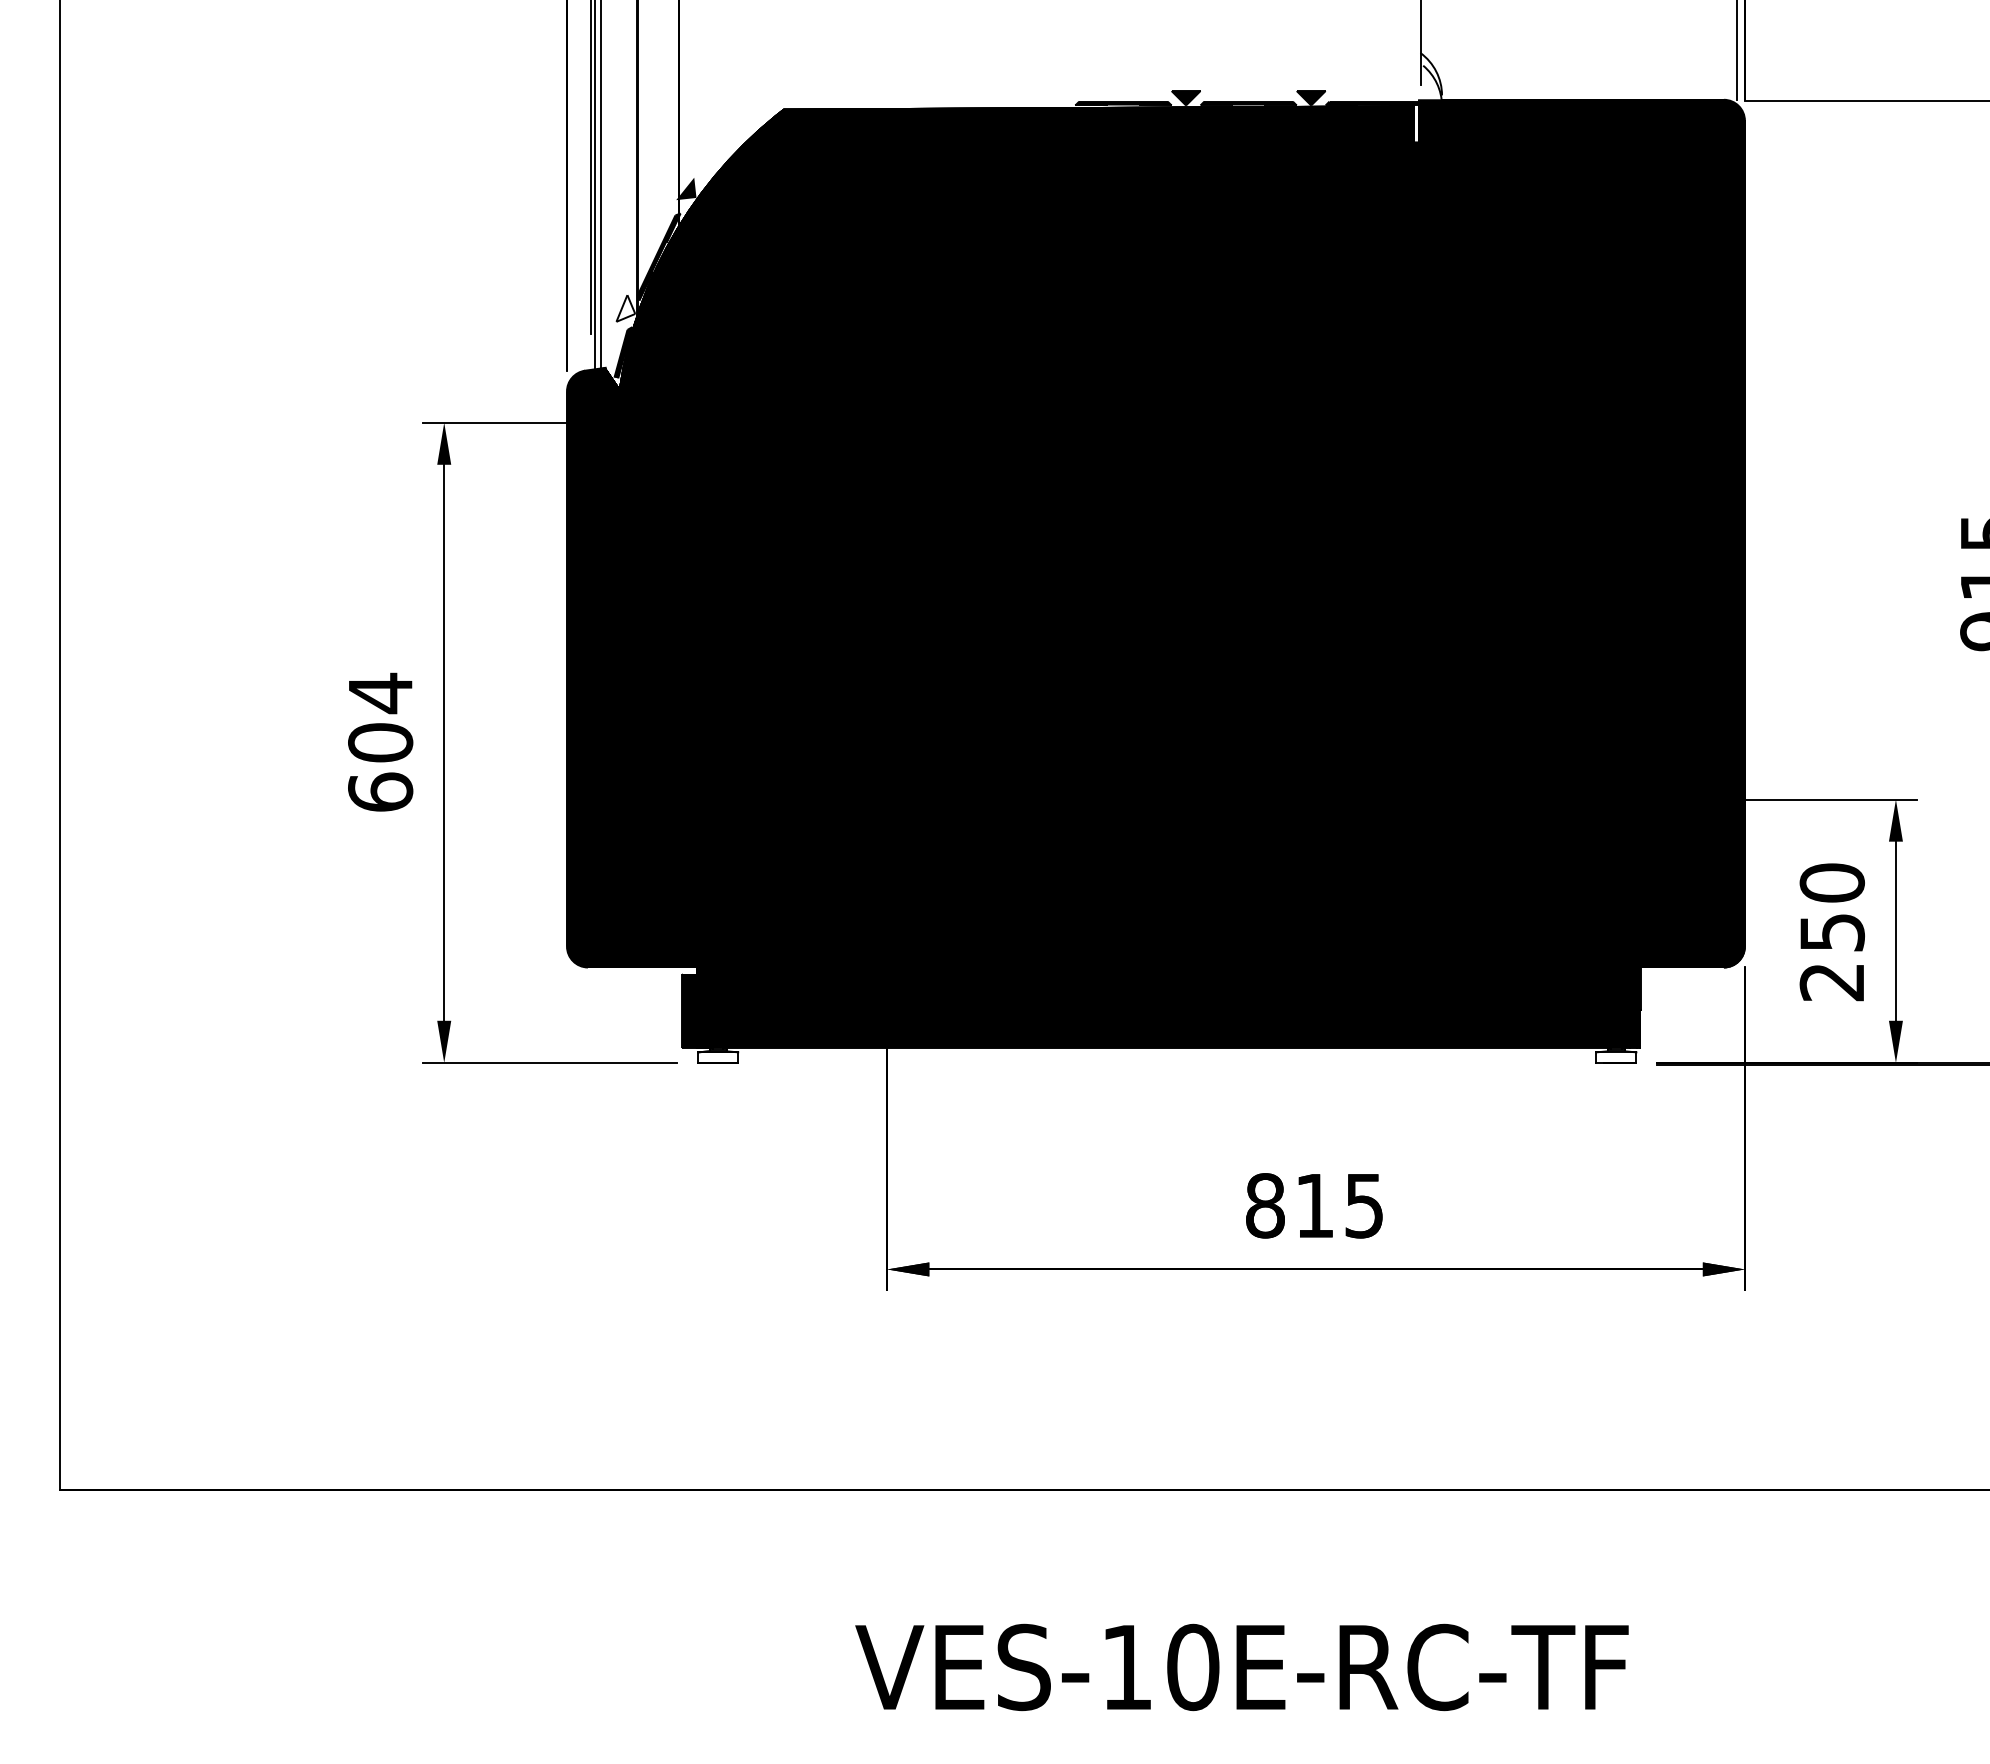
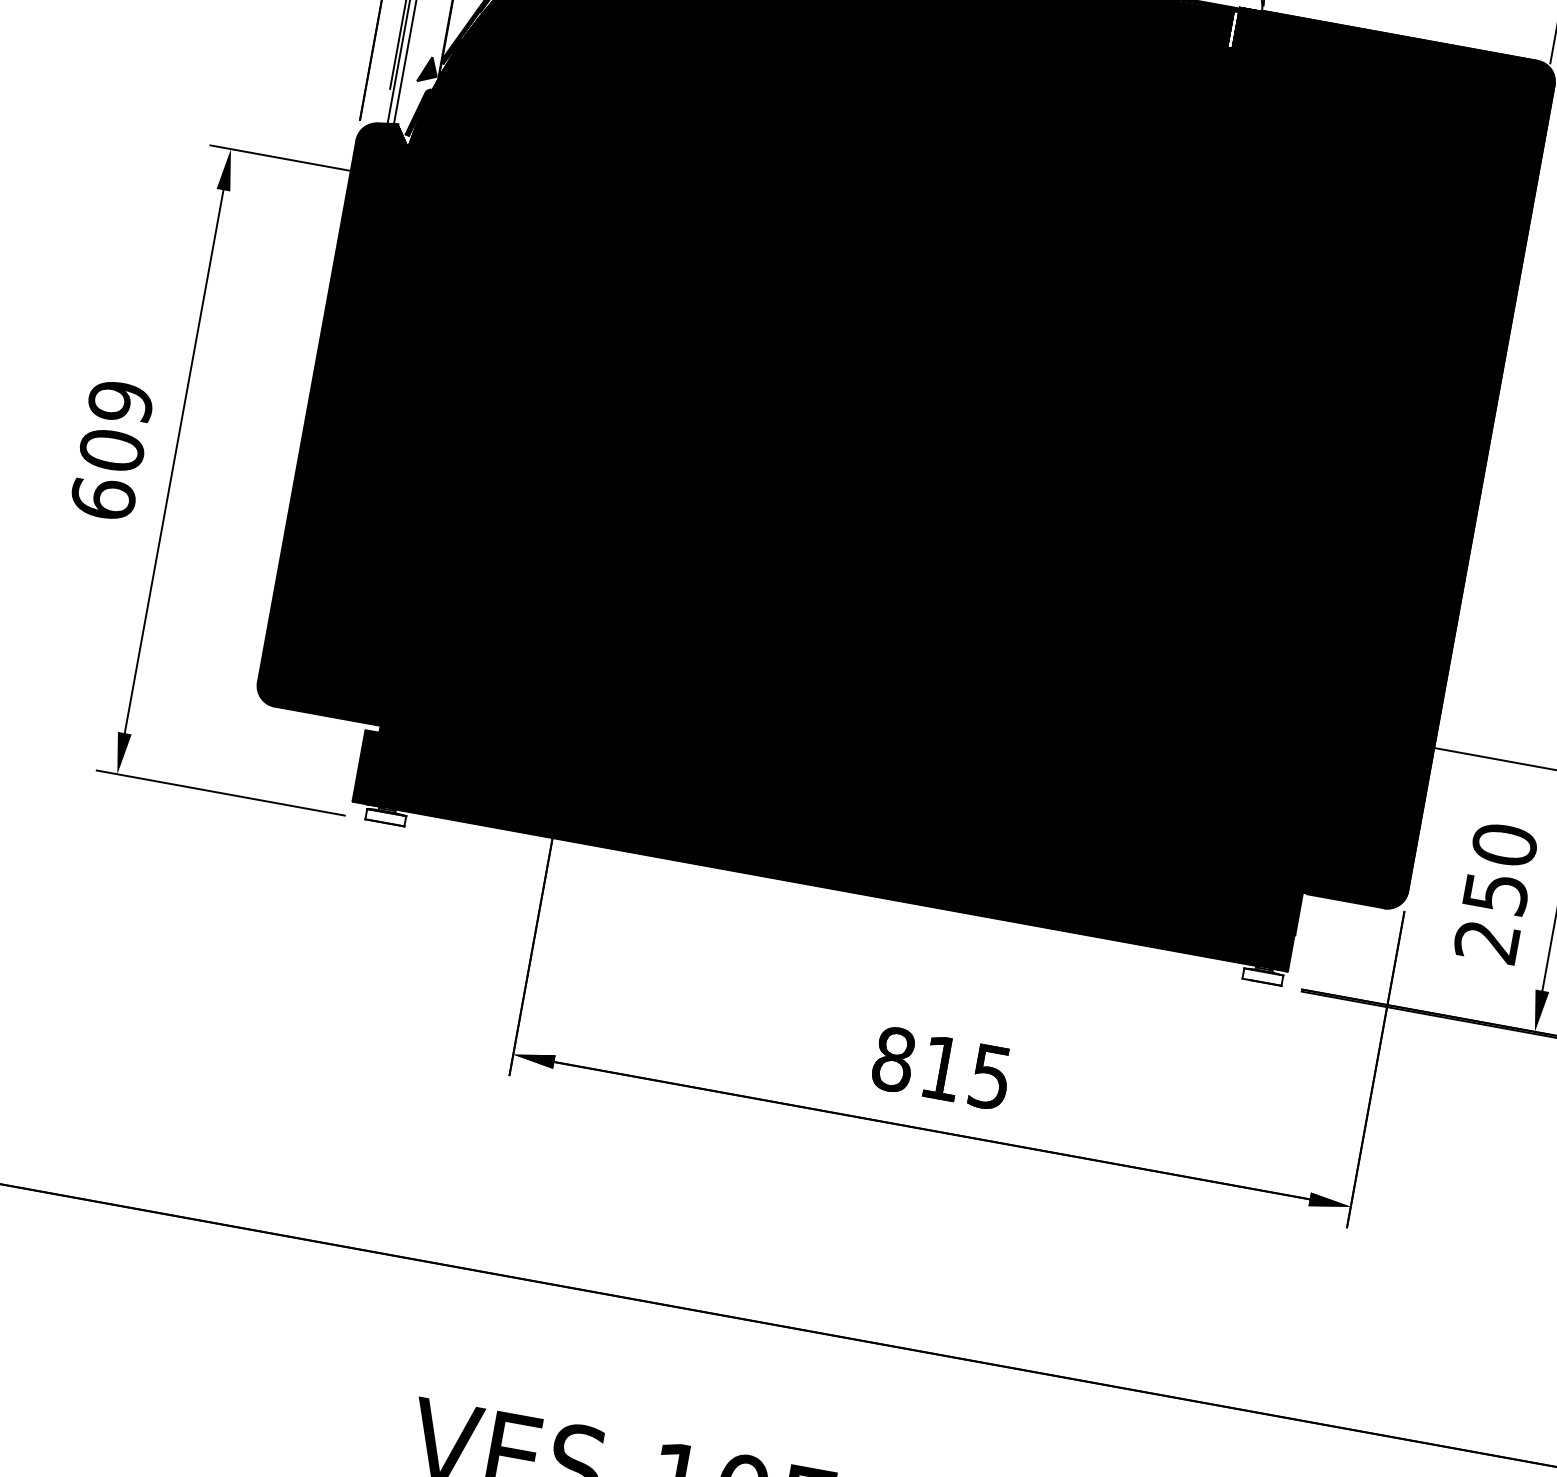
fill: (625, 308) -> (428, 69), added
text: (380, 693) -> (120, 402), 604 -> 609

